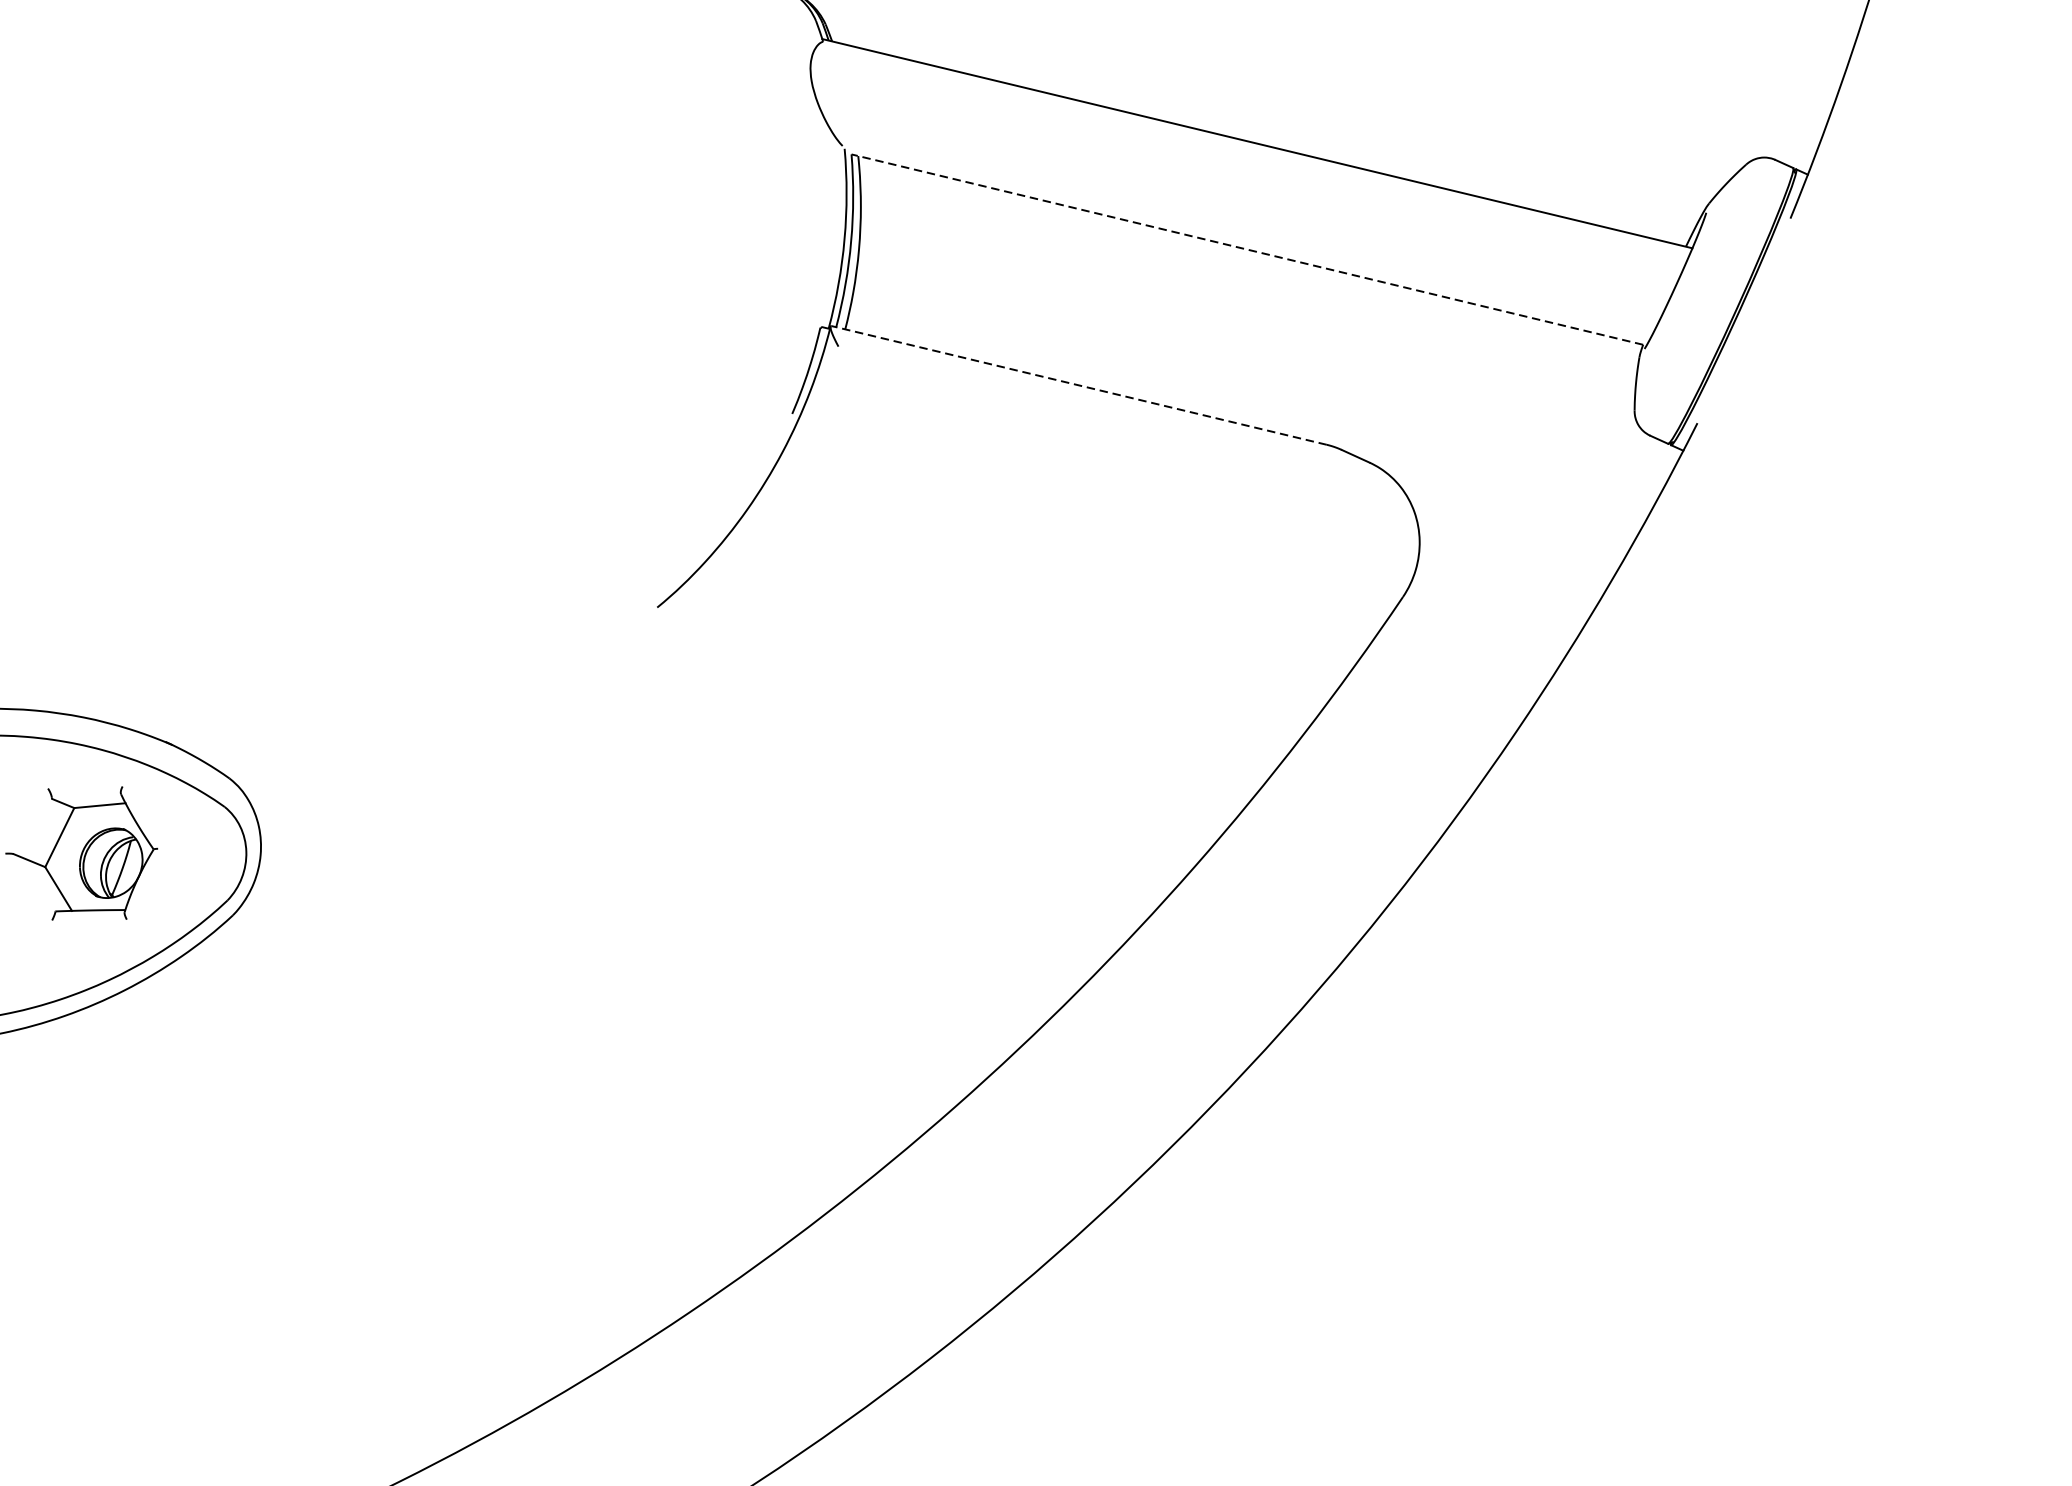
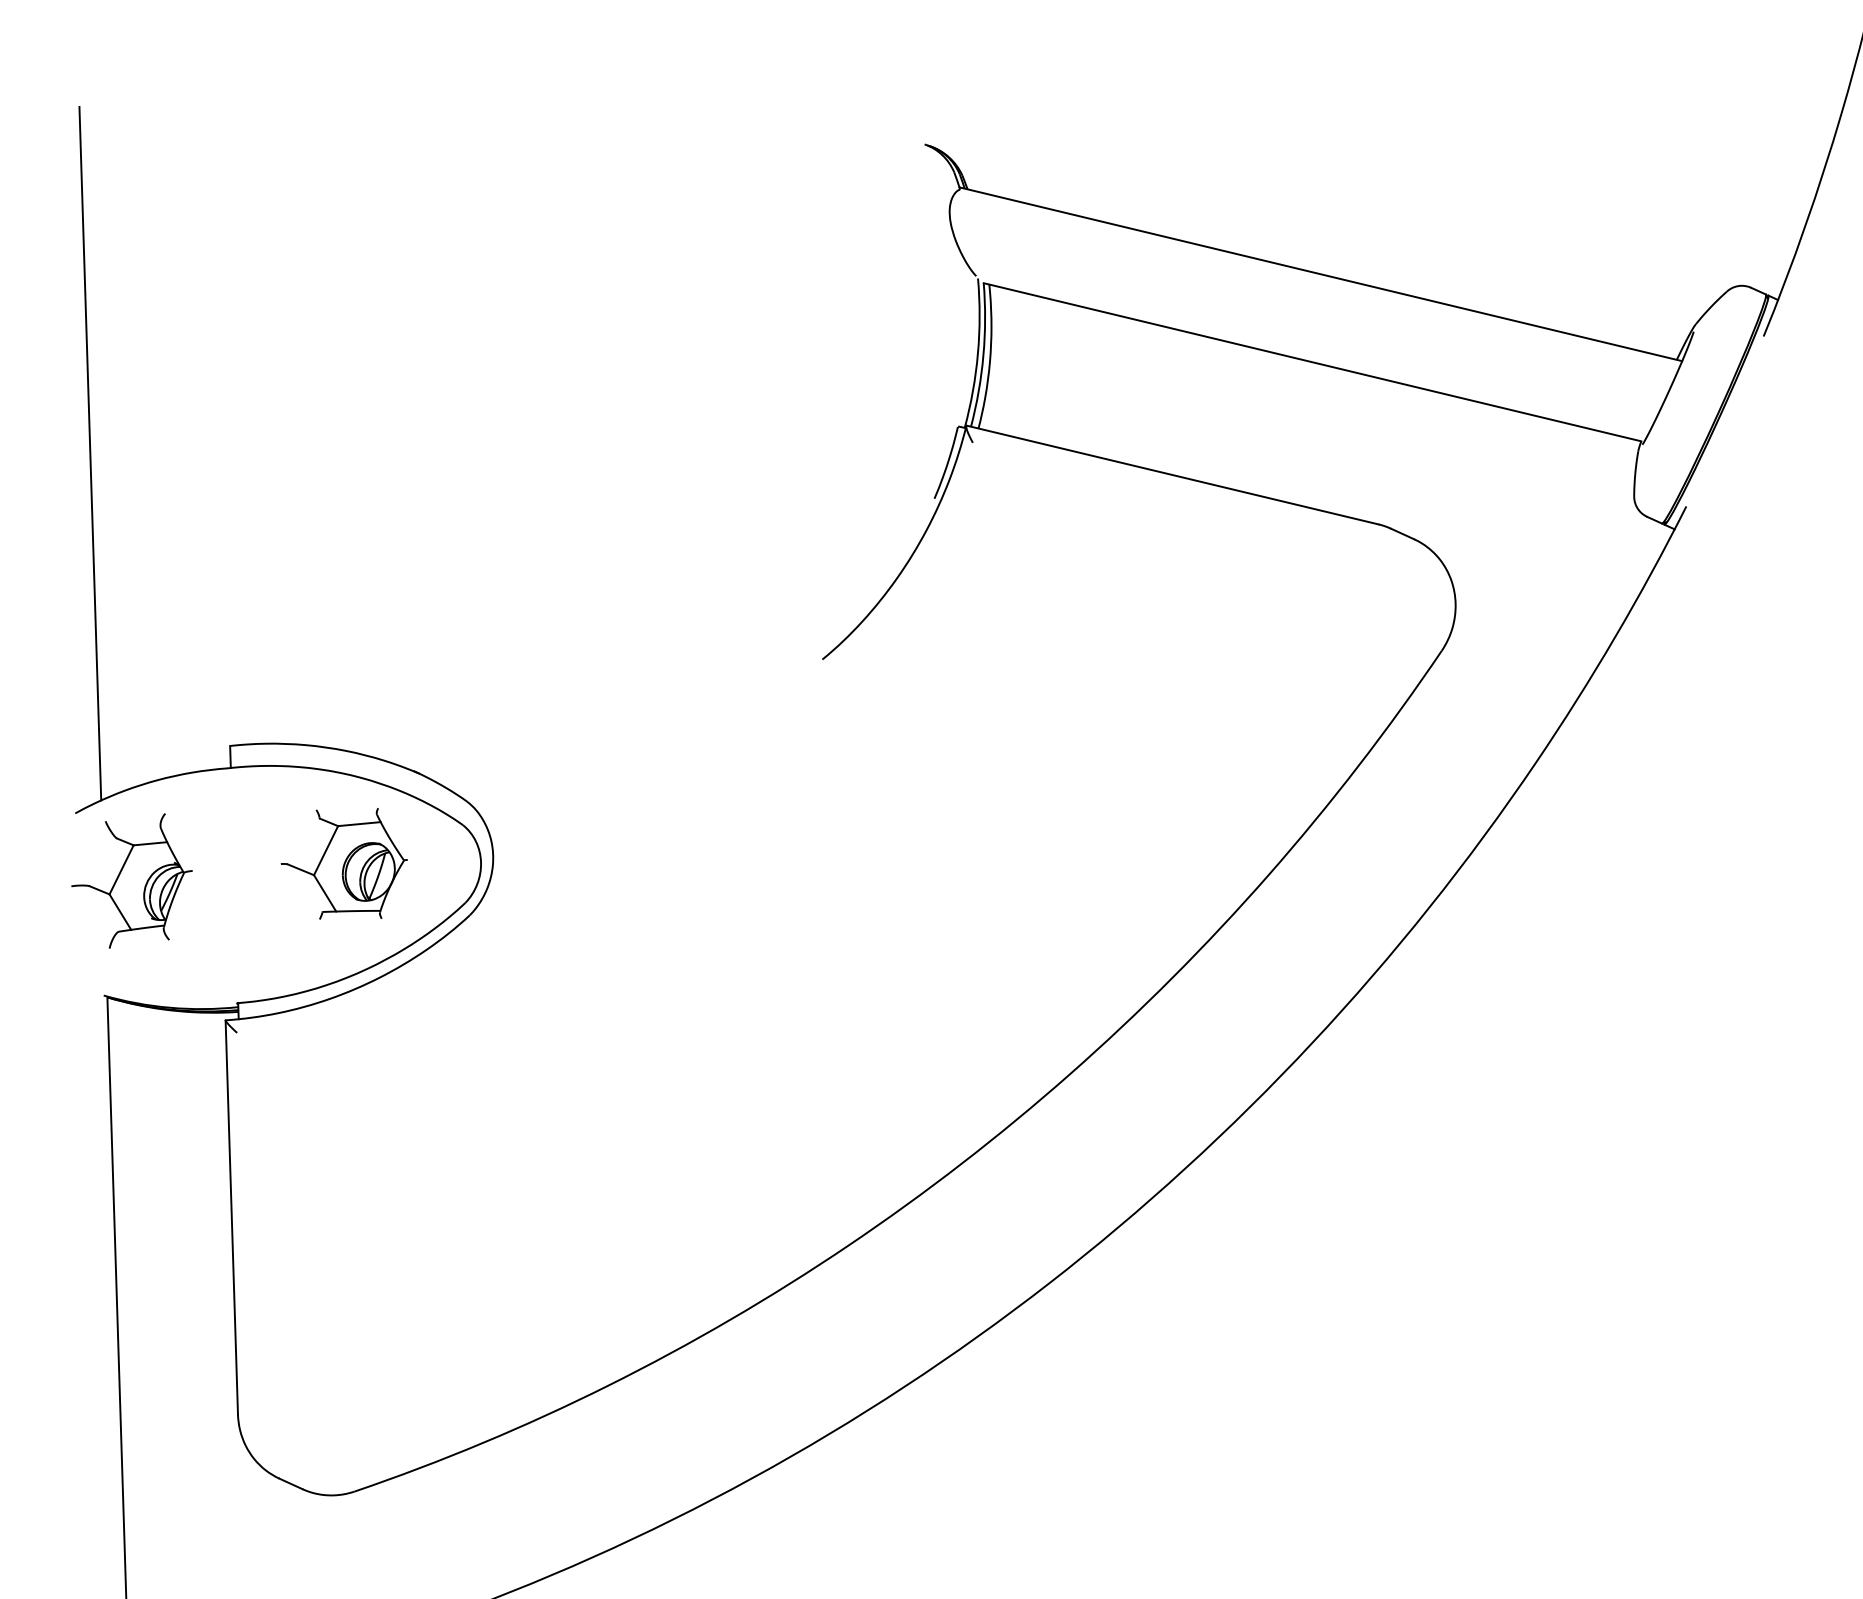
line: (1247, 249) -> (1312, 362), dashed -> solid
line: (1078, 384) -> (1172, 474), dashed -> solid

